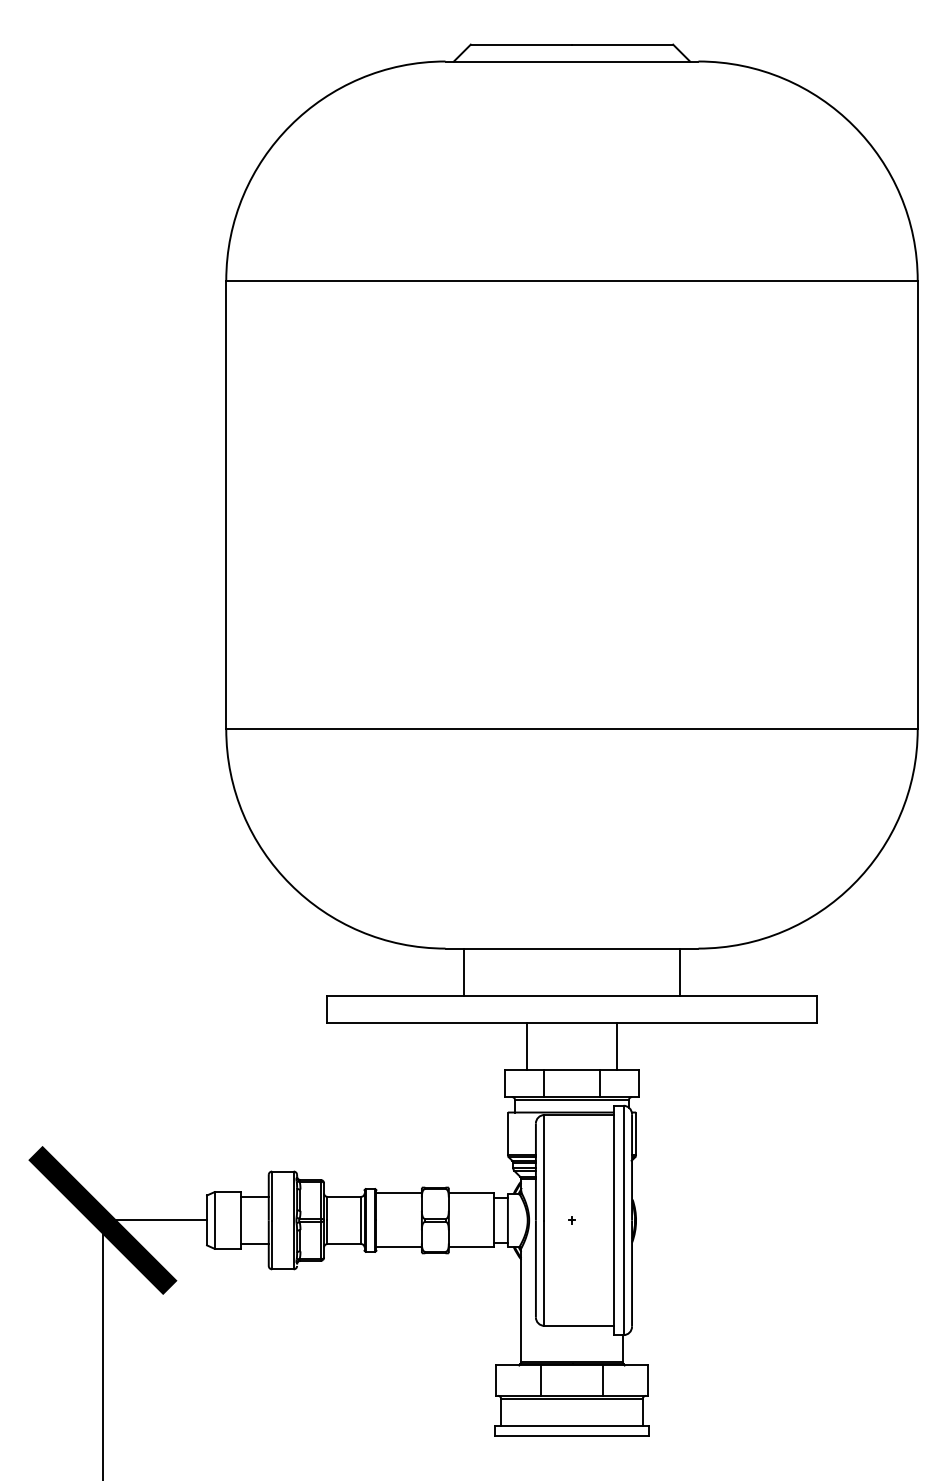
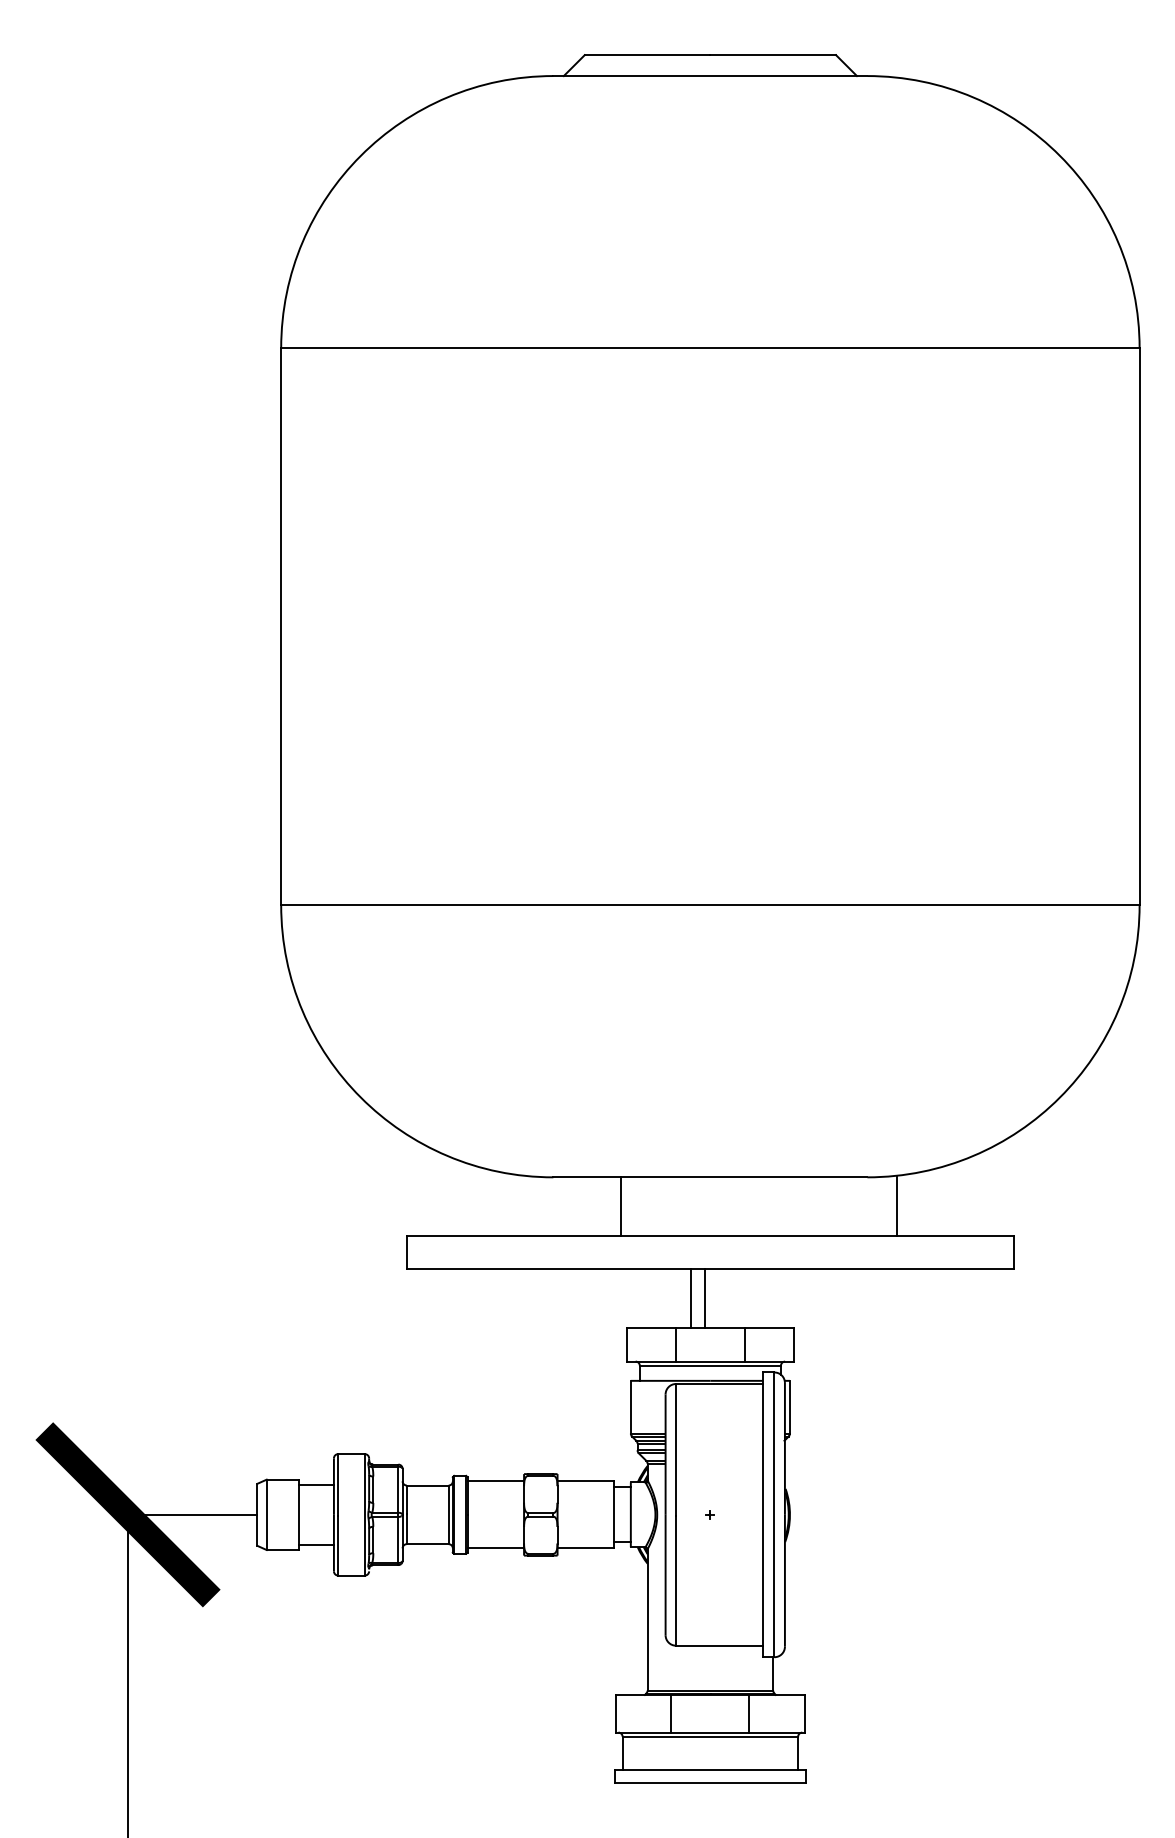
line: (464, 972) -> (621, 1206), moved
line: (680, 972) -> (897, 1206), moved
line: (526, 1046) -> (691, 1298), moved
line: (617, 1046) -> (704, 1298), moved

